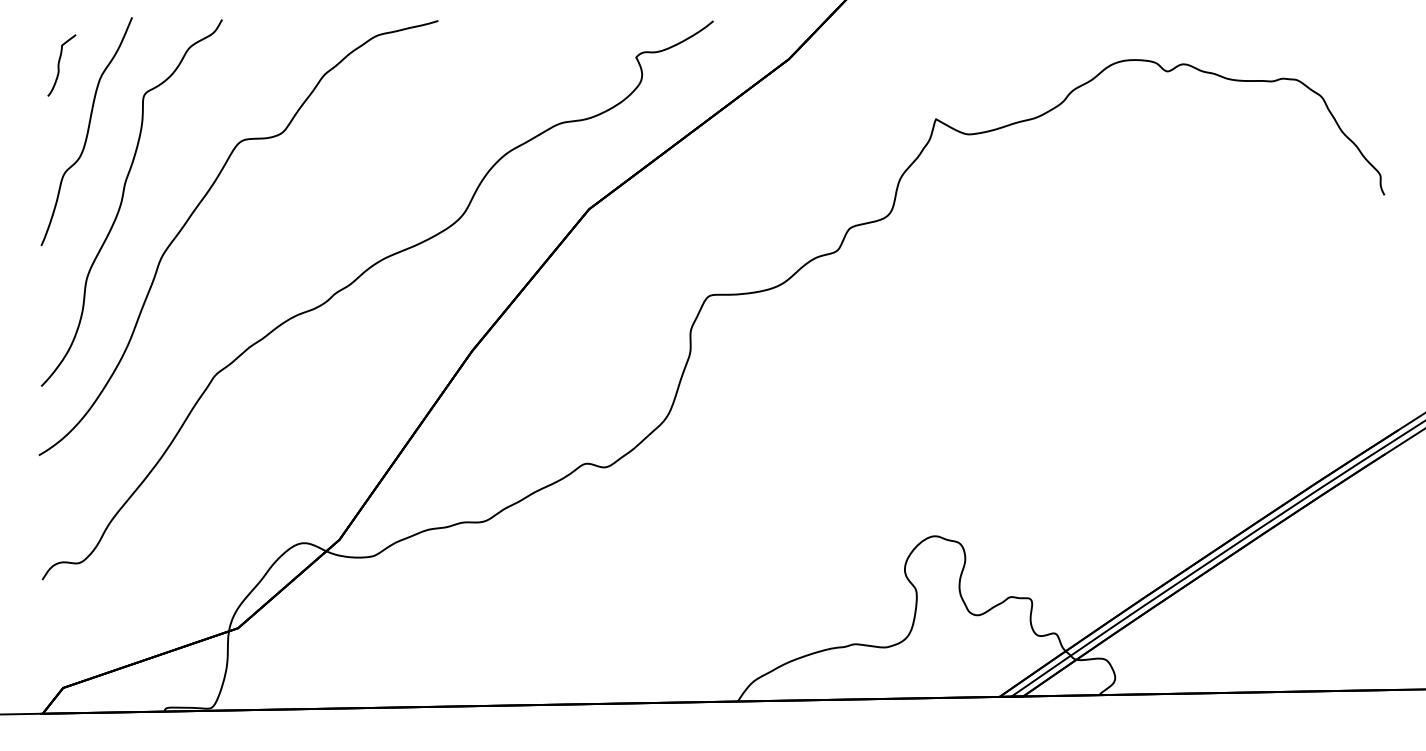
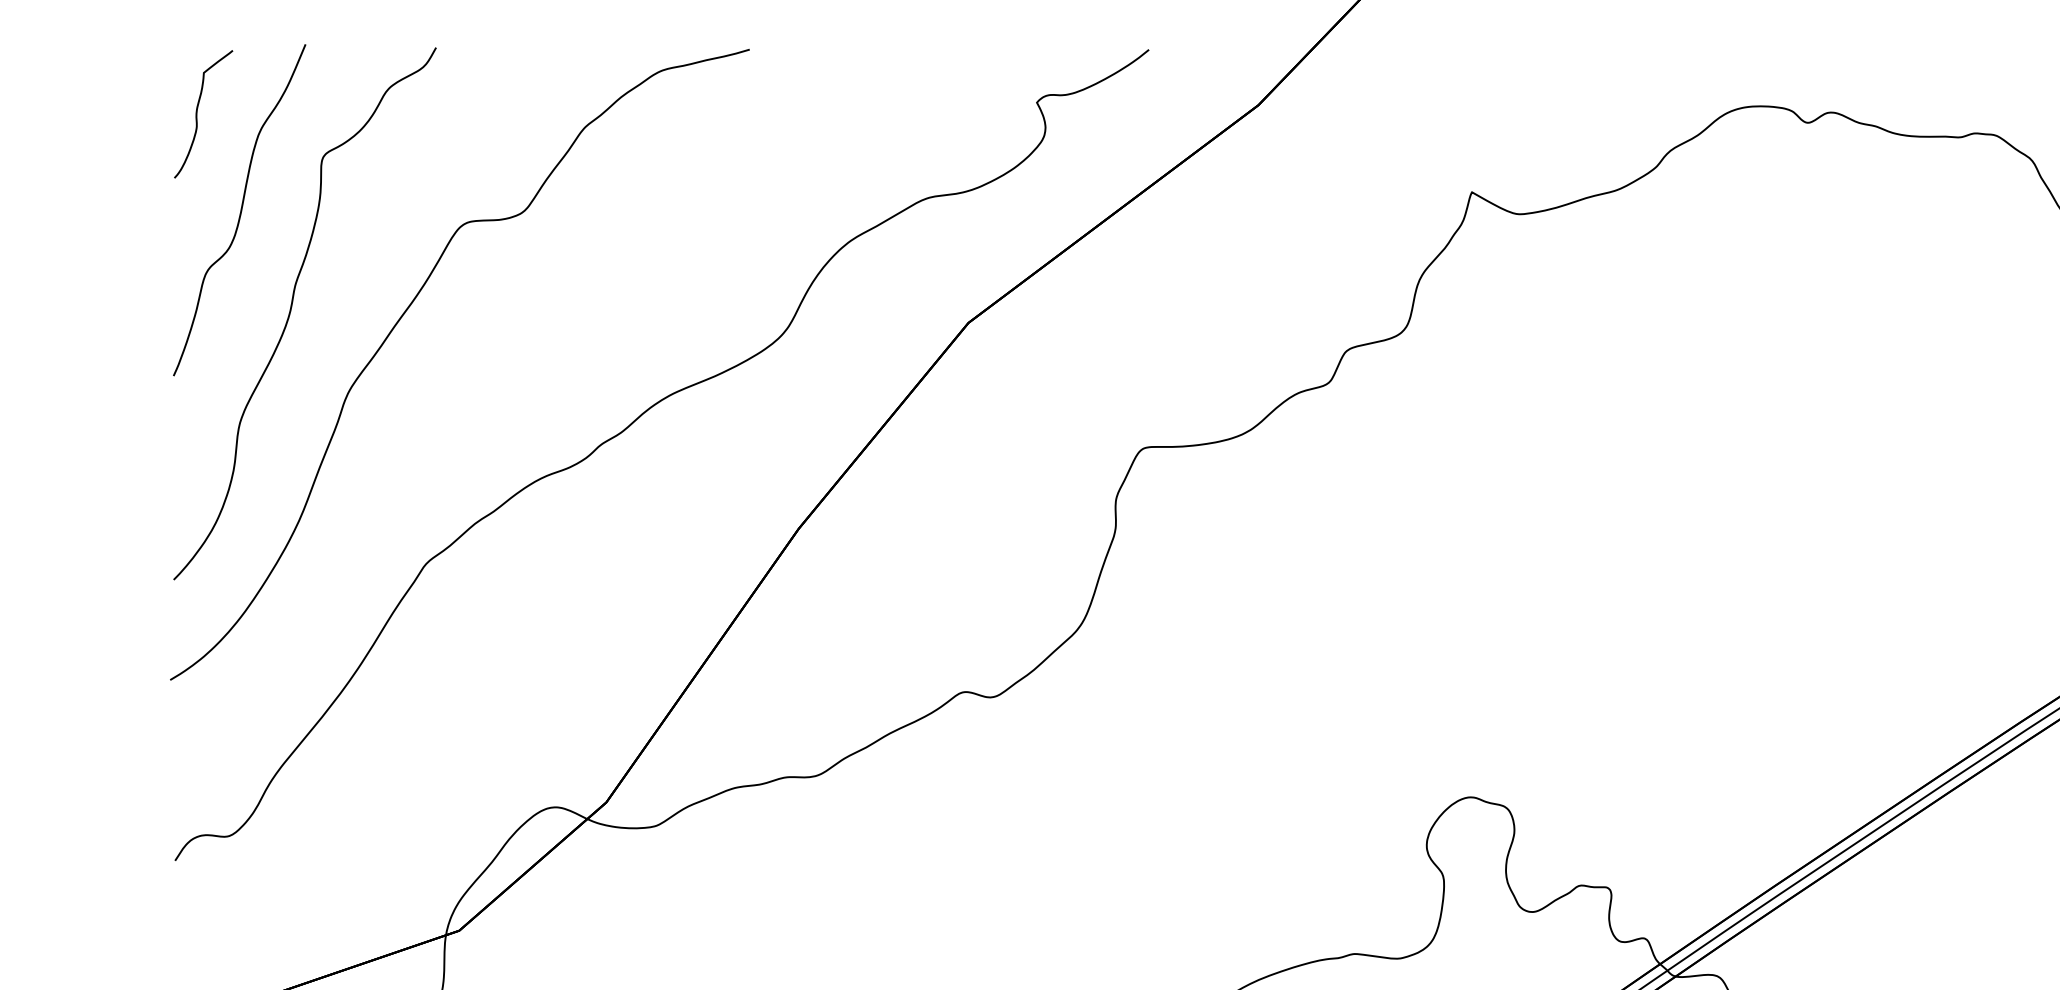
part: (61, 65) -> (202, 114), size x1.43

